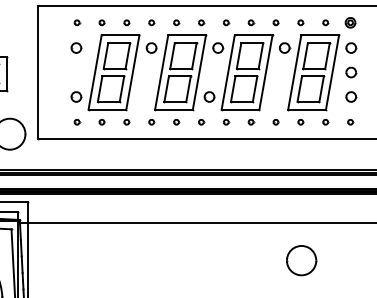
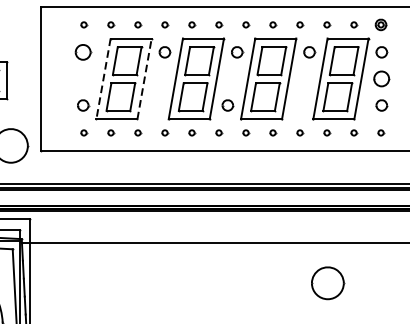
part: (76, 47) -> (83, 51), size x1.4
line: (95, 72) -> (103, 78), solid -> dashed
line: (132, 72) -> (144, 78), solid -> dashed
part: (351, 72) -> (382, 78), size x1.4

